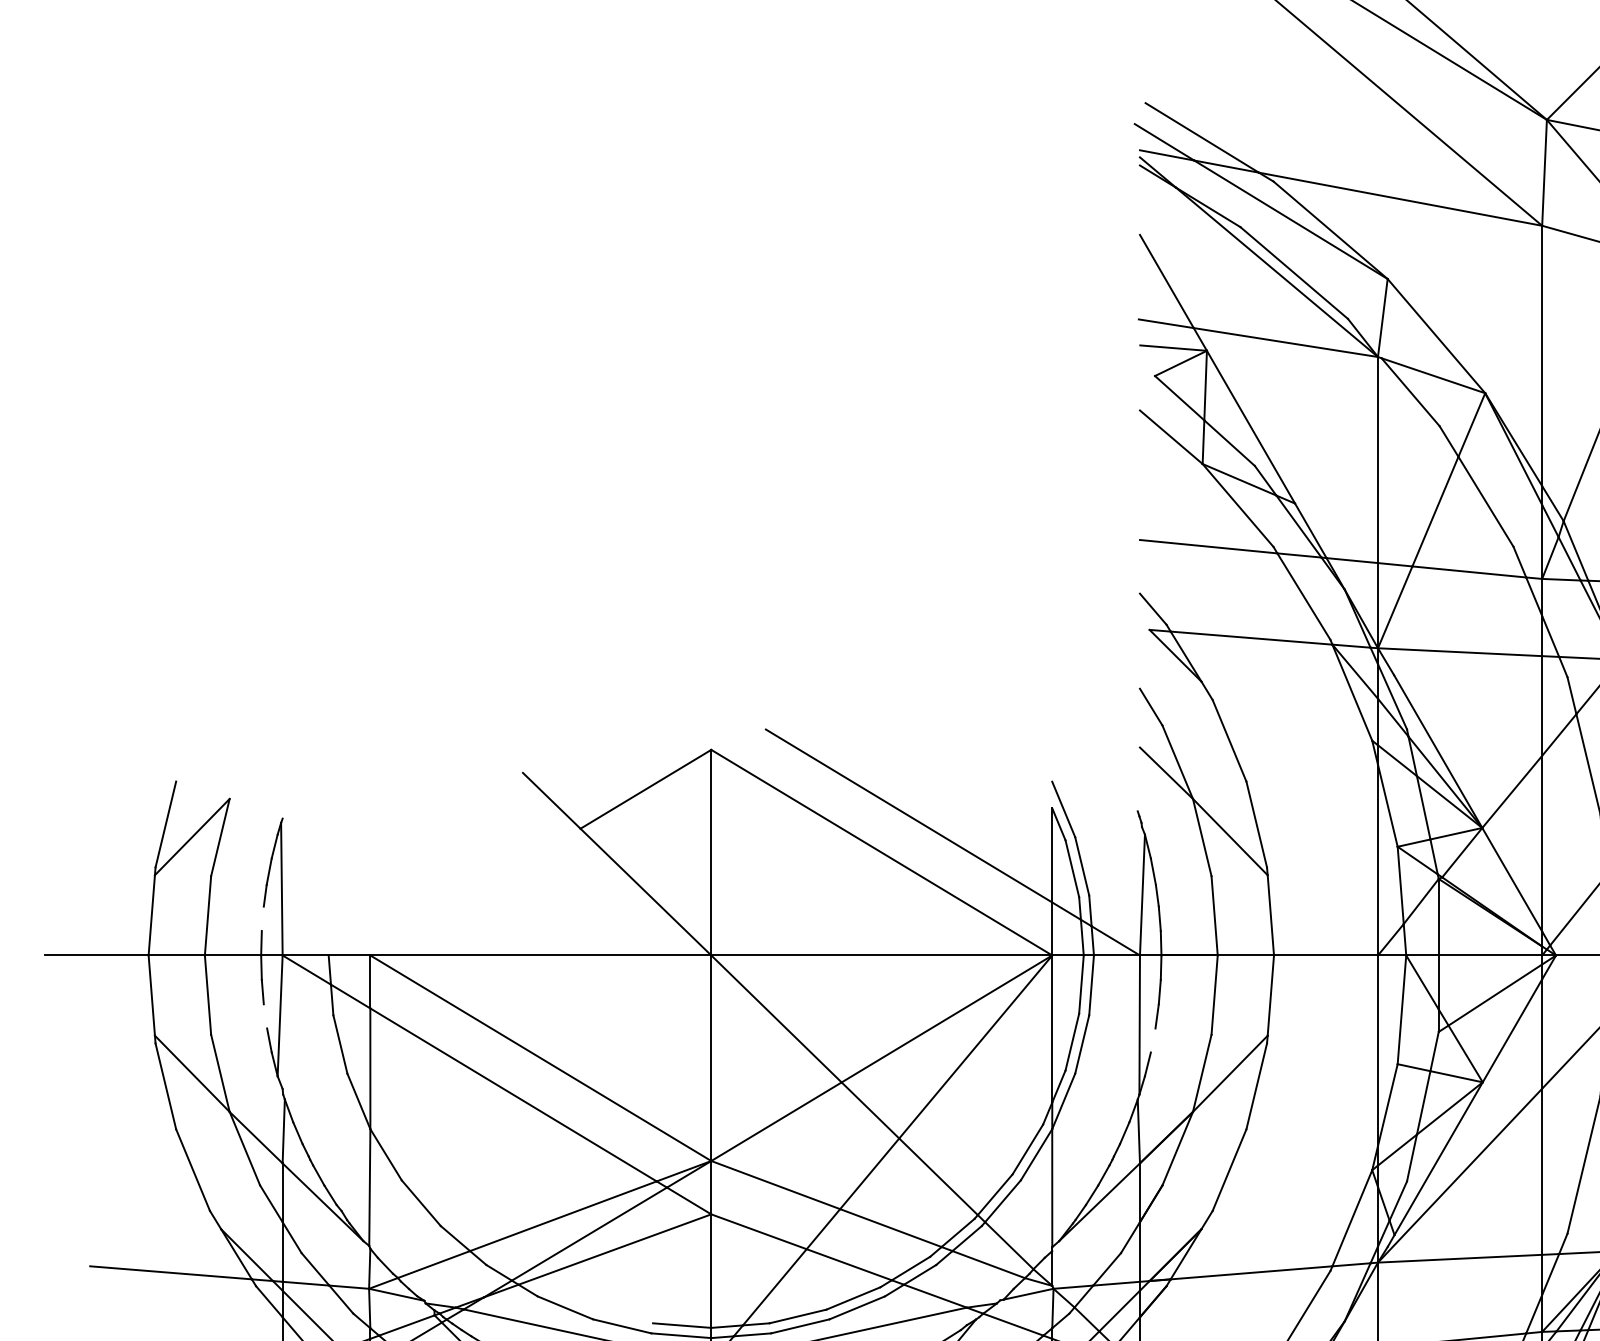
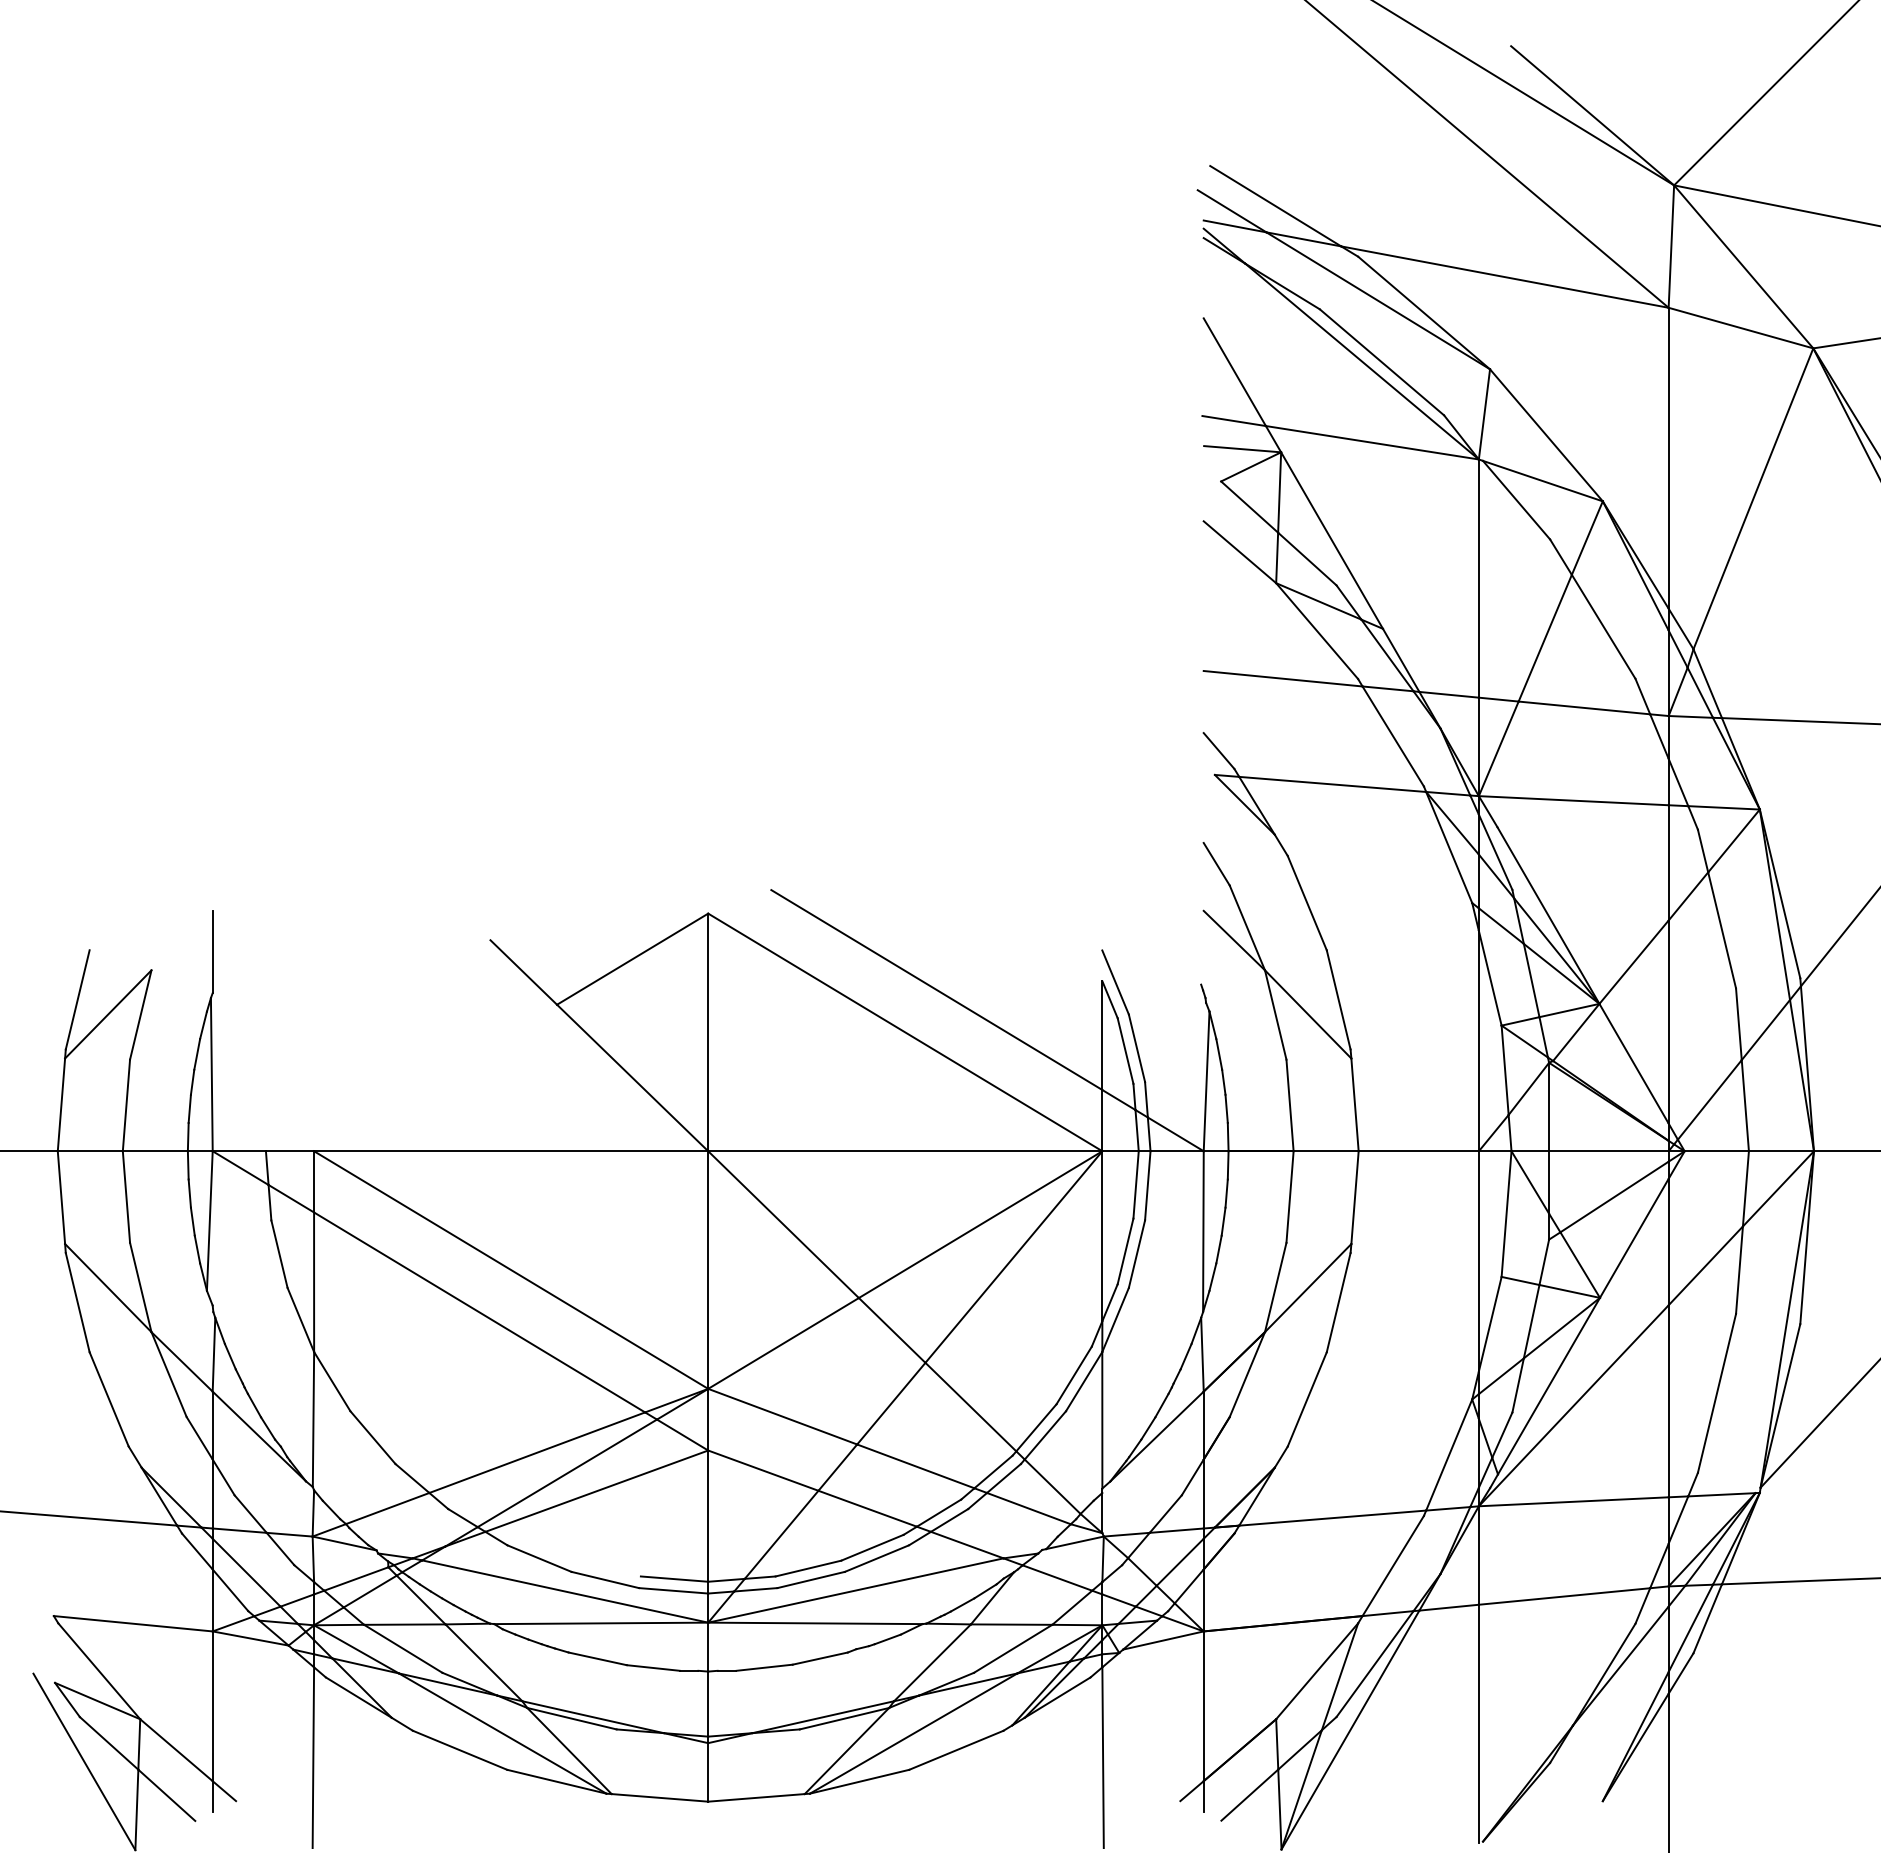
line: (282, 782) -> (212, 951), added
line: (262, 918) -> (189, 1108), added
line: (265, 1016) -> (192, 1221), added
line: (1152, 1040) -> (1218, 1249), added

